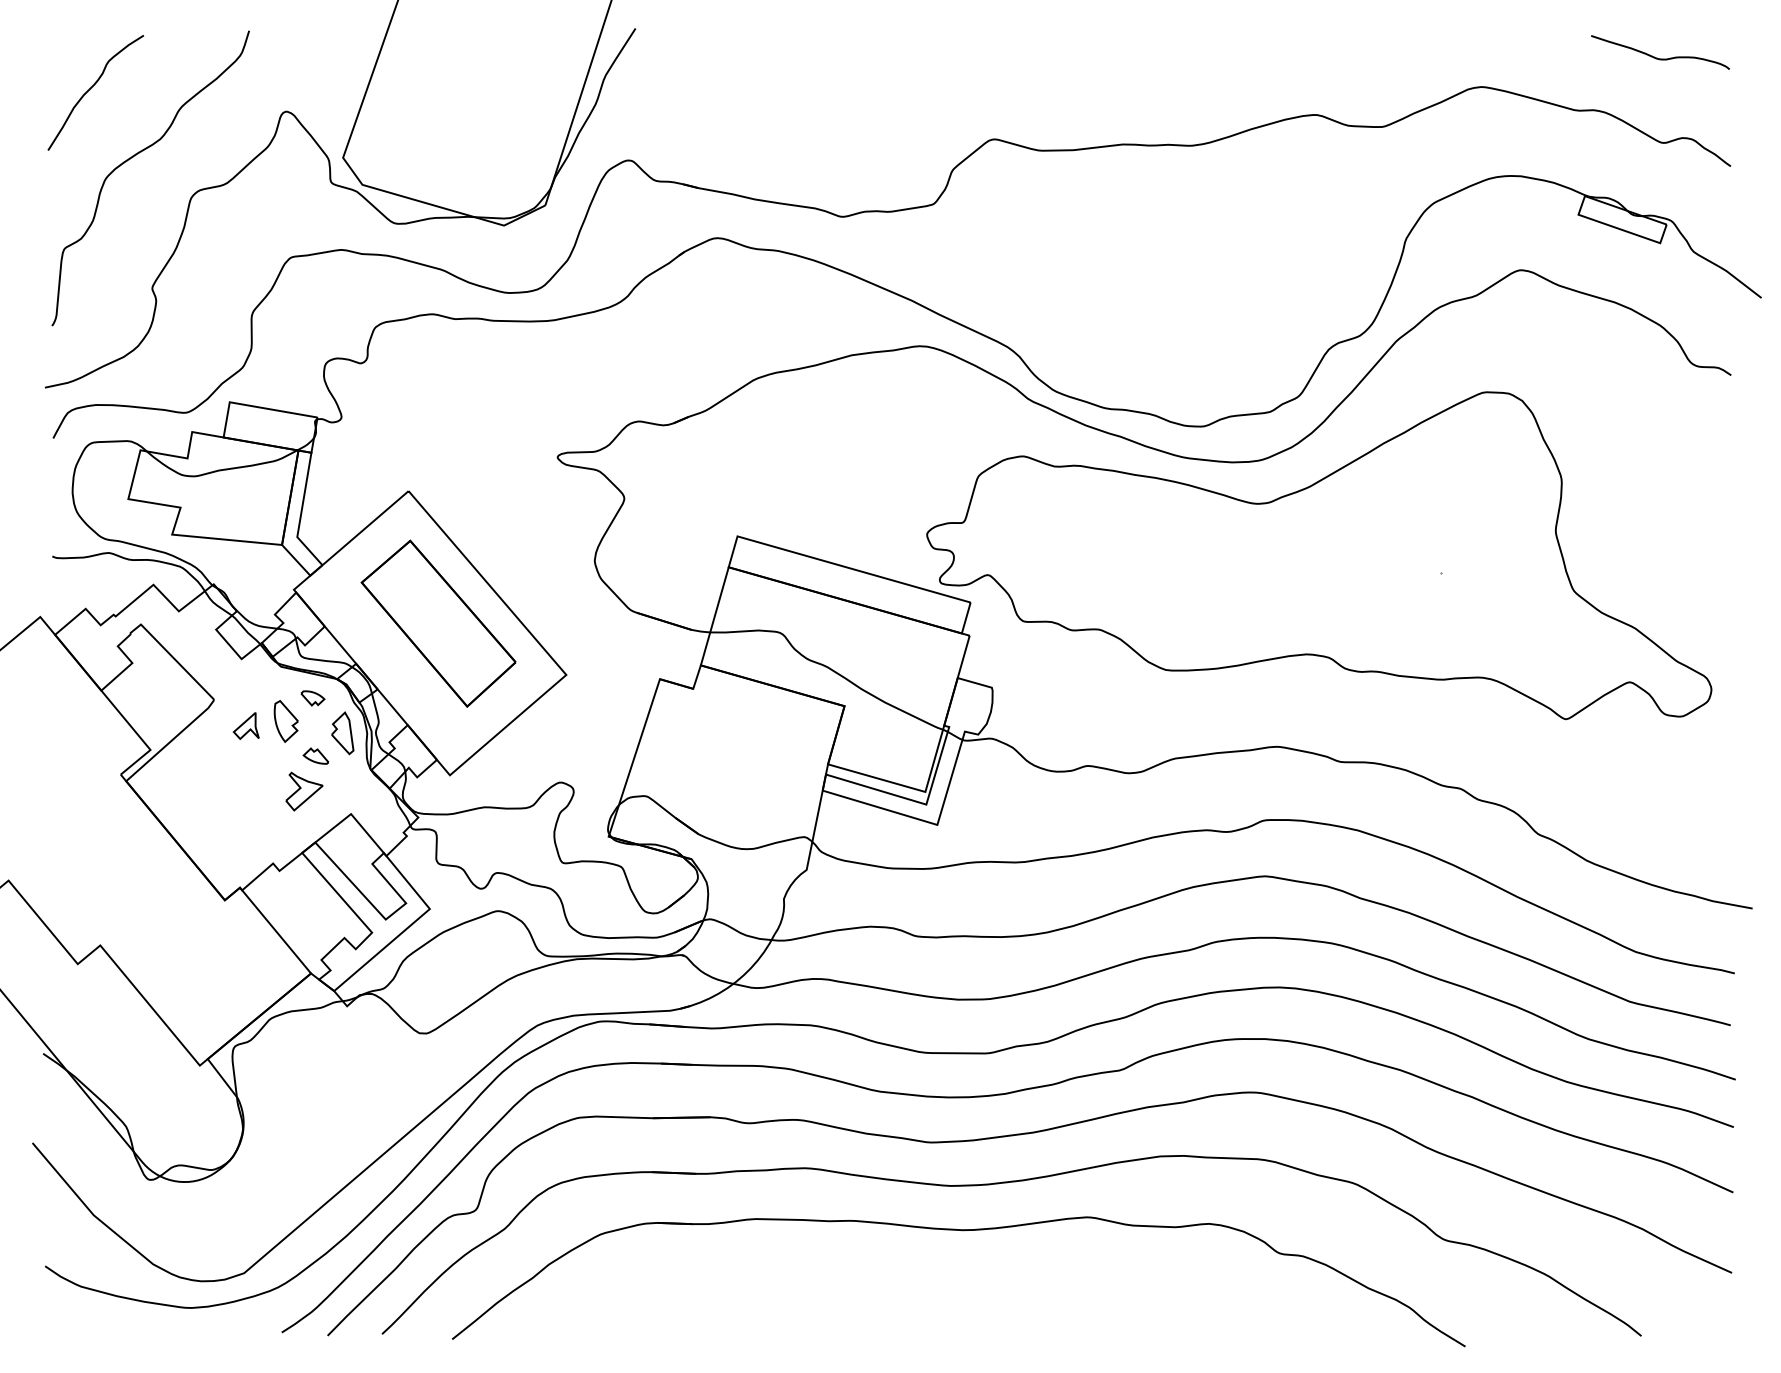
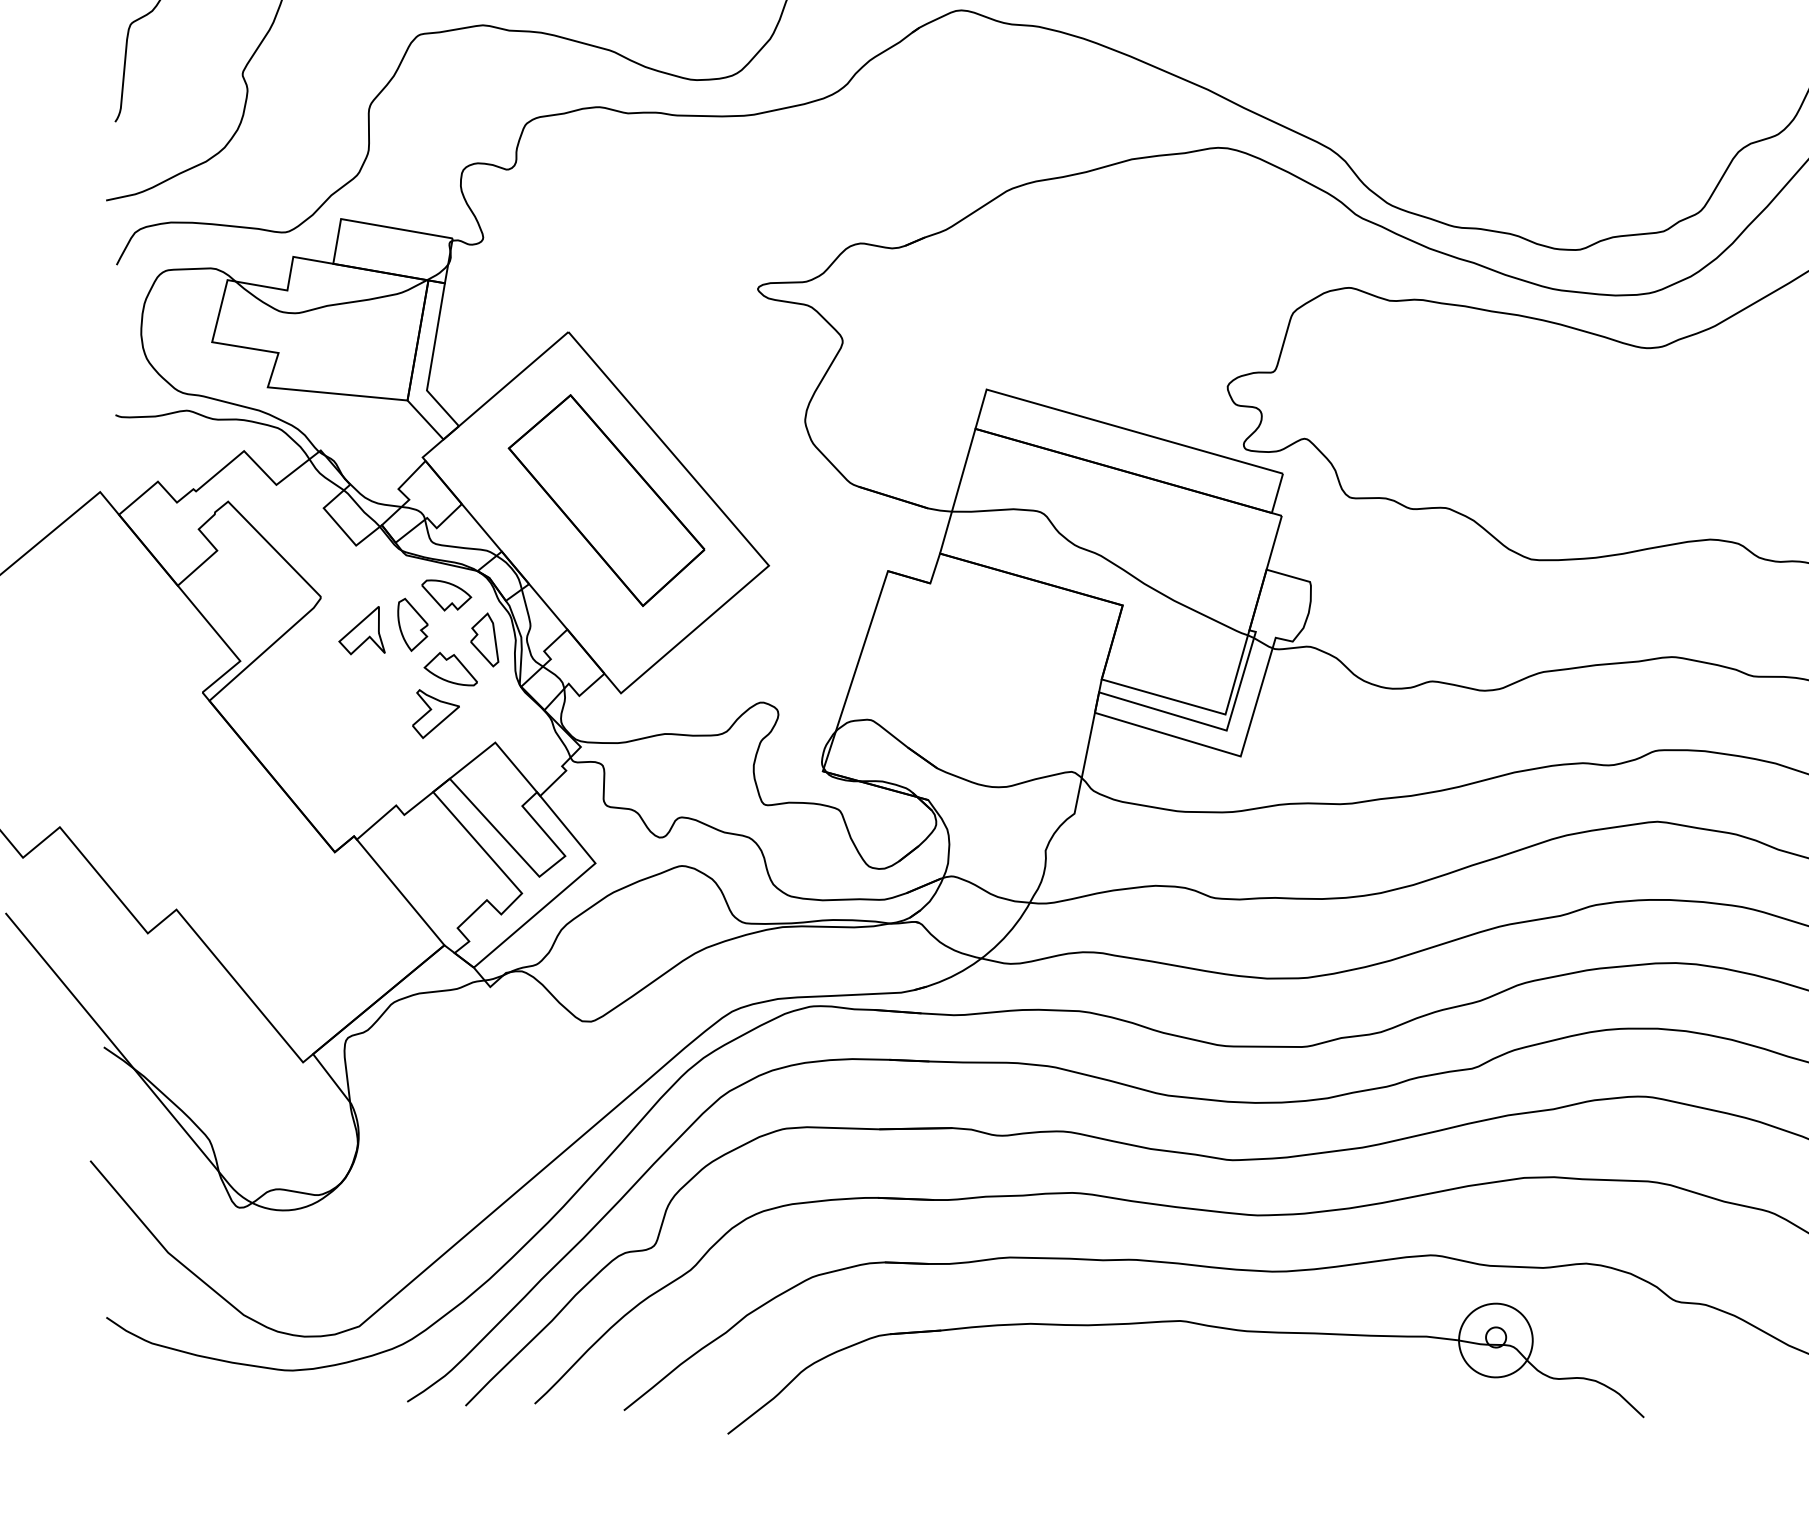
part: (312, 698) -> (446, 595), size x1.67
part: (246, 725) -> (362, 630), size x1.43
part: (315, 755) -> (450, 668), size x1.67
part: (903, 1272) -> (1197, 1325), added

